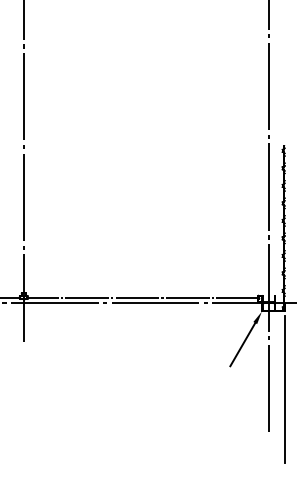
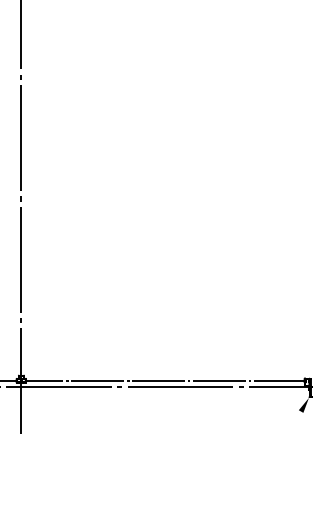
line: (242, 344) -> (285, 437), removed

